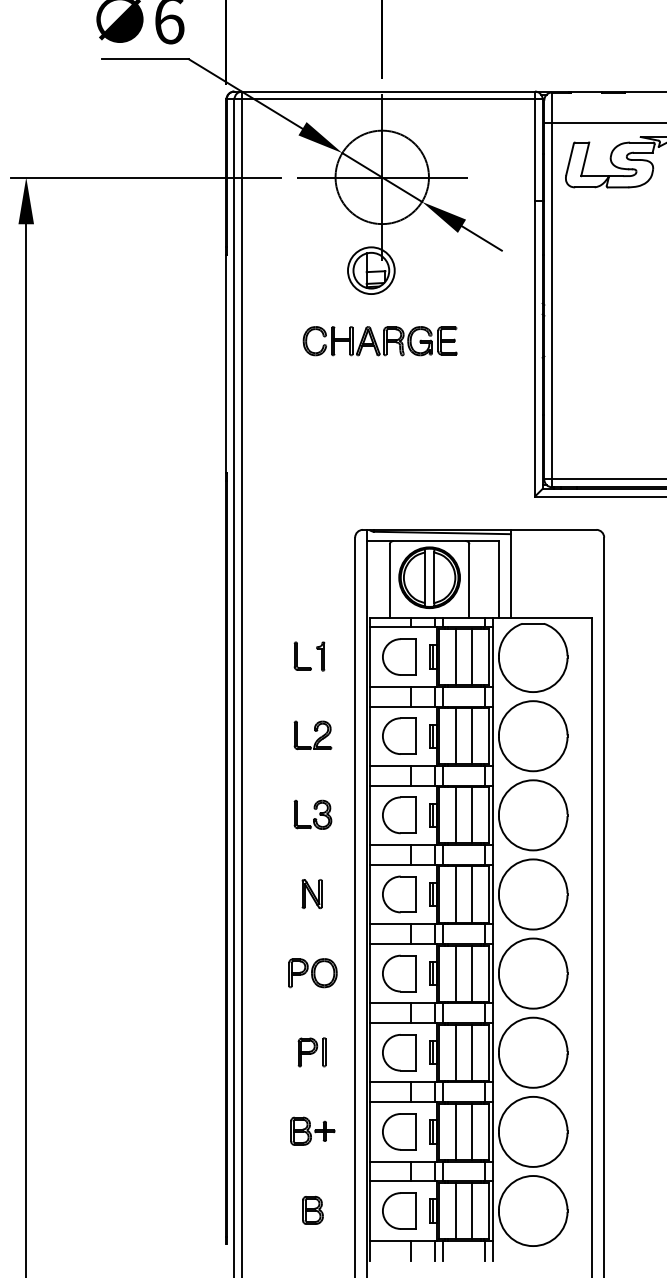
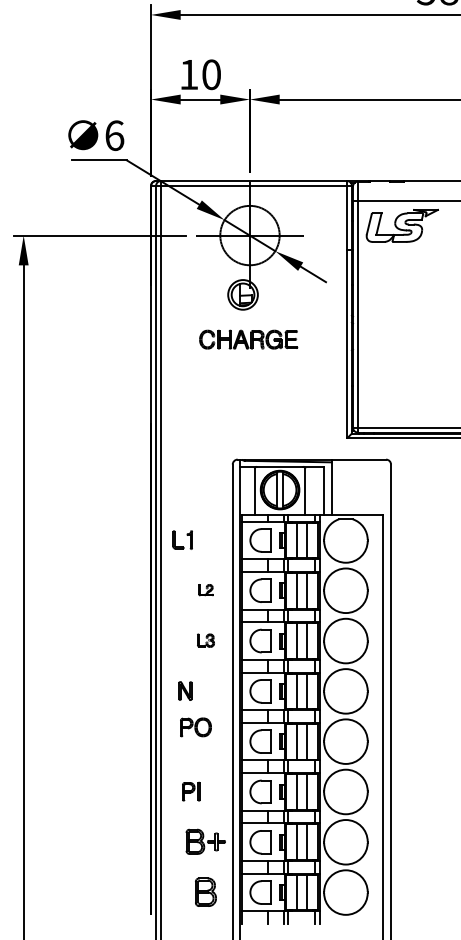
part: (309, 655) -> (182, 539), moved
part: (312, 734) -> (205, 589), size x0.6
part: (312, 814) -> (205, 640), size x0.7
part: (312, 893) -> (185, 690), moved
part: (312, 973) -> (195, 727), moved
part: (312, 1052) -> (191, 791), moved
part: (312, 1130) -> (205, 841), size x1.4
part: (312, 1209) -> (205, 891), size x1.6

